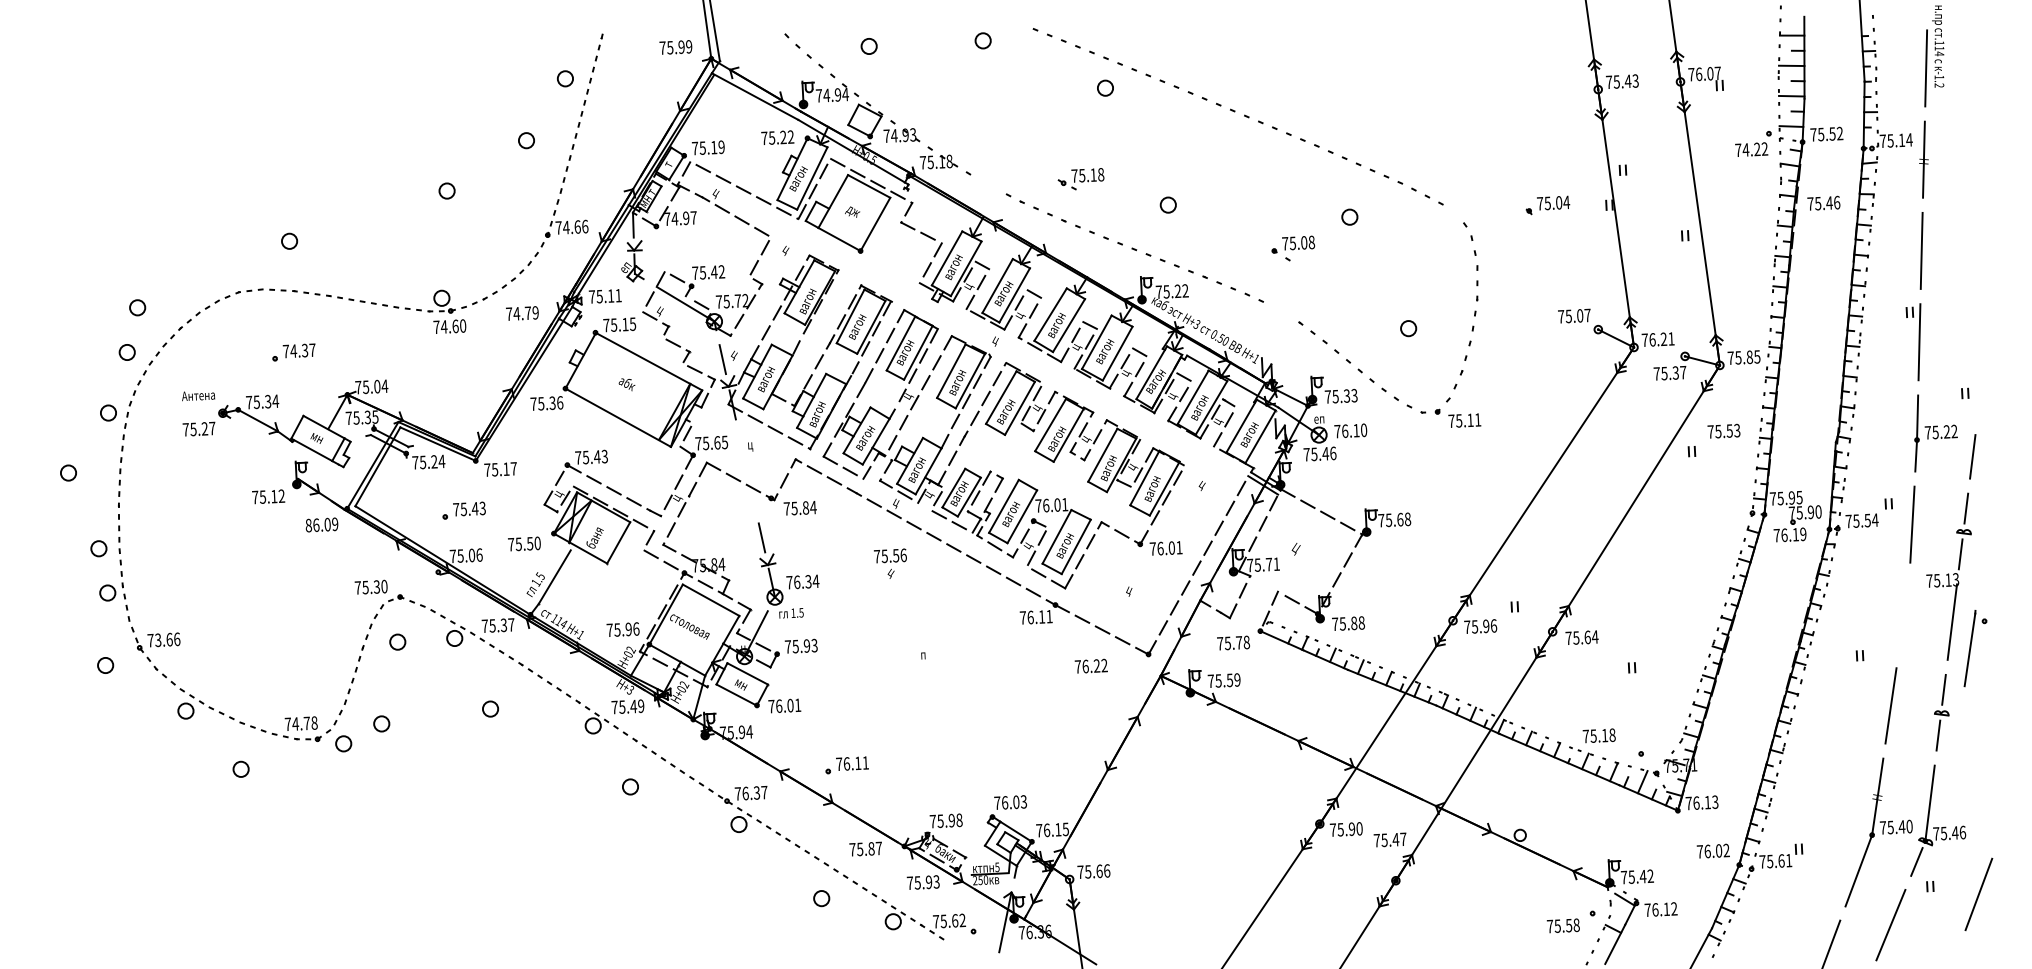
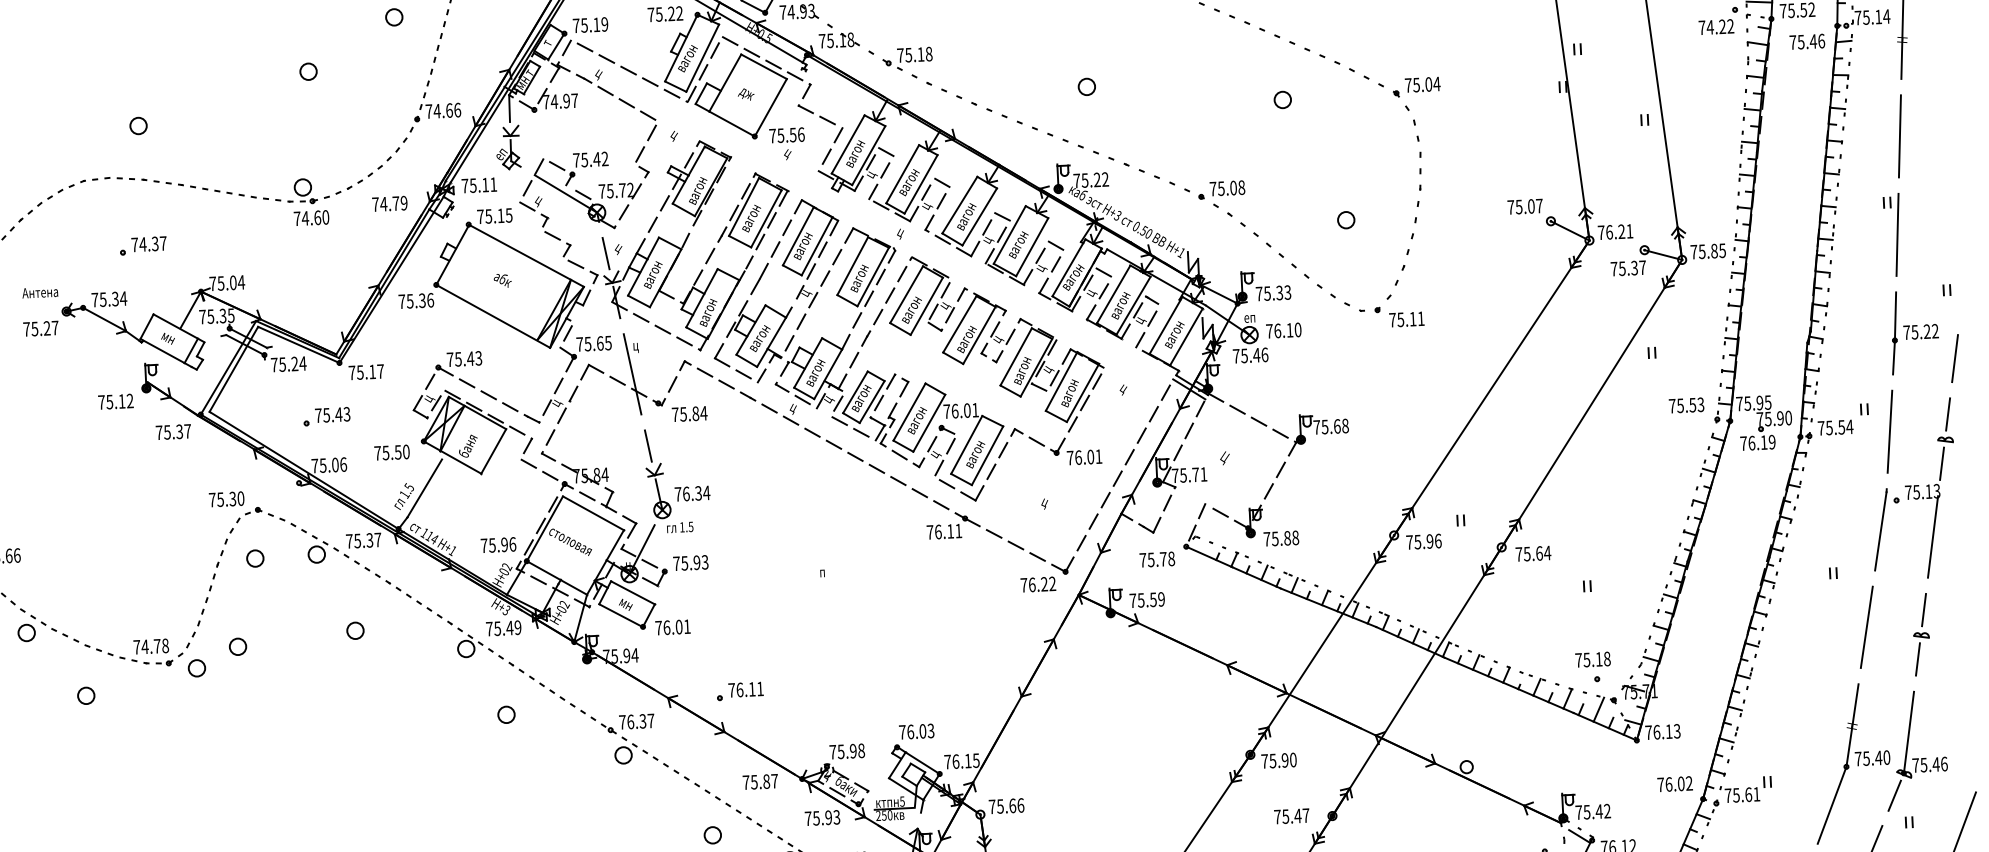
part: (1080, 179) -> (906, 59), moved
text: (1823, 202) -> (1806, 40), moved
part: (1547, 205) -> (1416, 87), moved
part: (1293, 248) -> (1221, 194), moved
text: (1723, 430) -> (1686, 404), moved
line: (747, 471) -> (632, 374), added
text: (321, 524) -> (173, 431), 86.09 -> 75.37
text: (890, 563) -> (787, 143), moved
part: (1975, 648) -> (1886, 529), moved
text: (1090, 665) -> (1037, 583), moved
text: (1598, 735) -> (1592, 659), moved
text: (1389, 839) -> (1291, 815), moved

